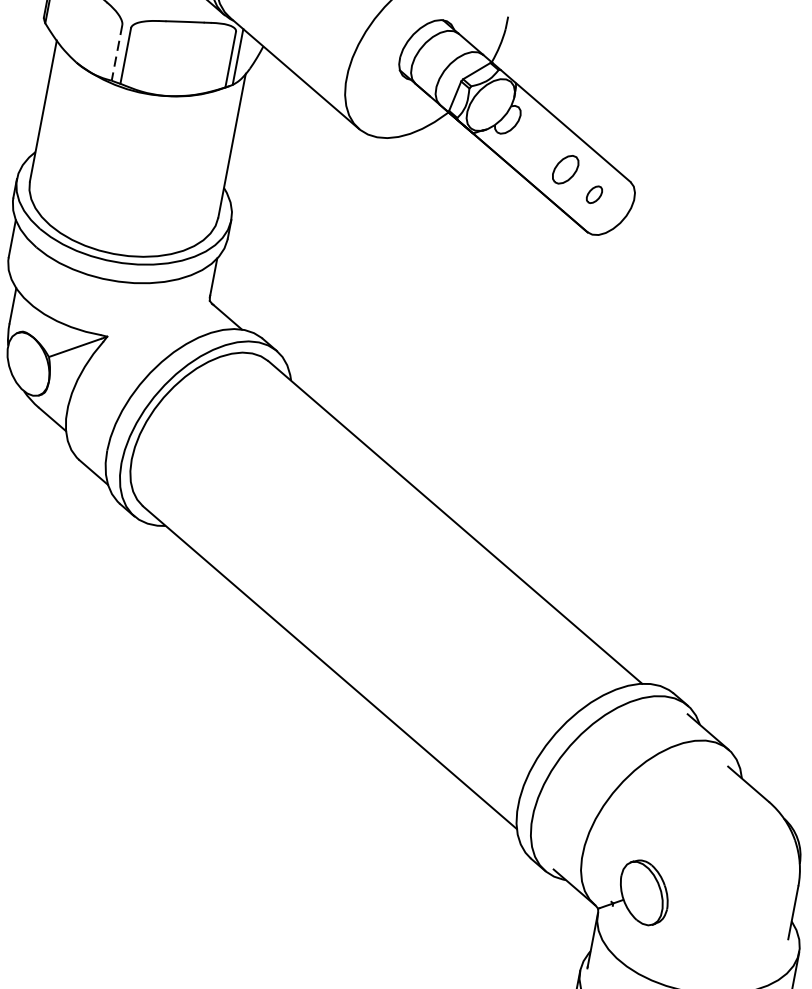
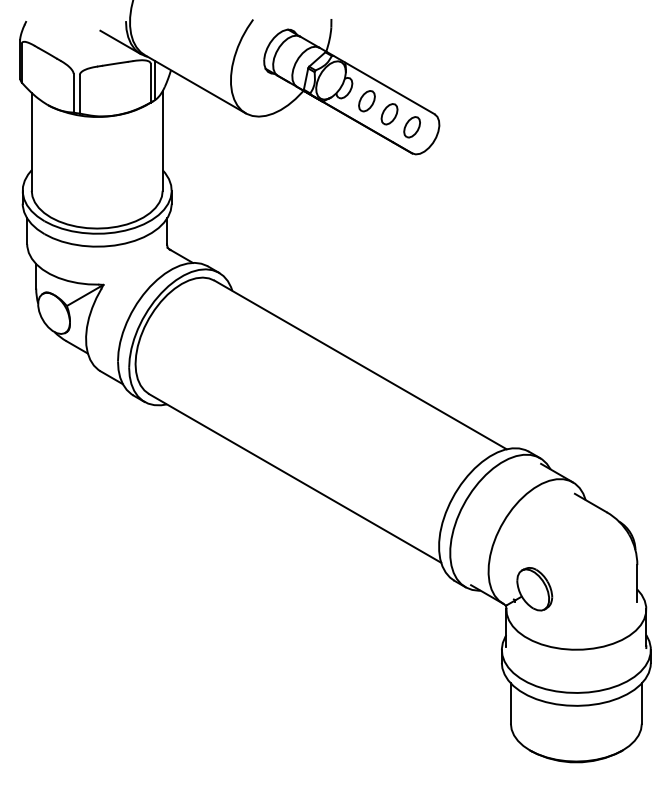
line: (116, 53) -> (73, 93), dashed -> solid
part: (536, 145) -> (366, 101), added
part: (593, 194) -> (411, 127), size x1.67

